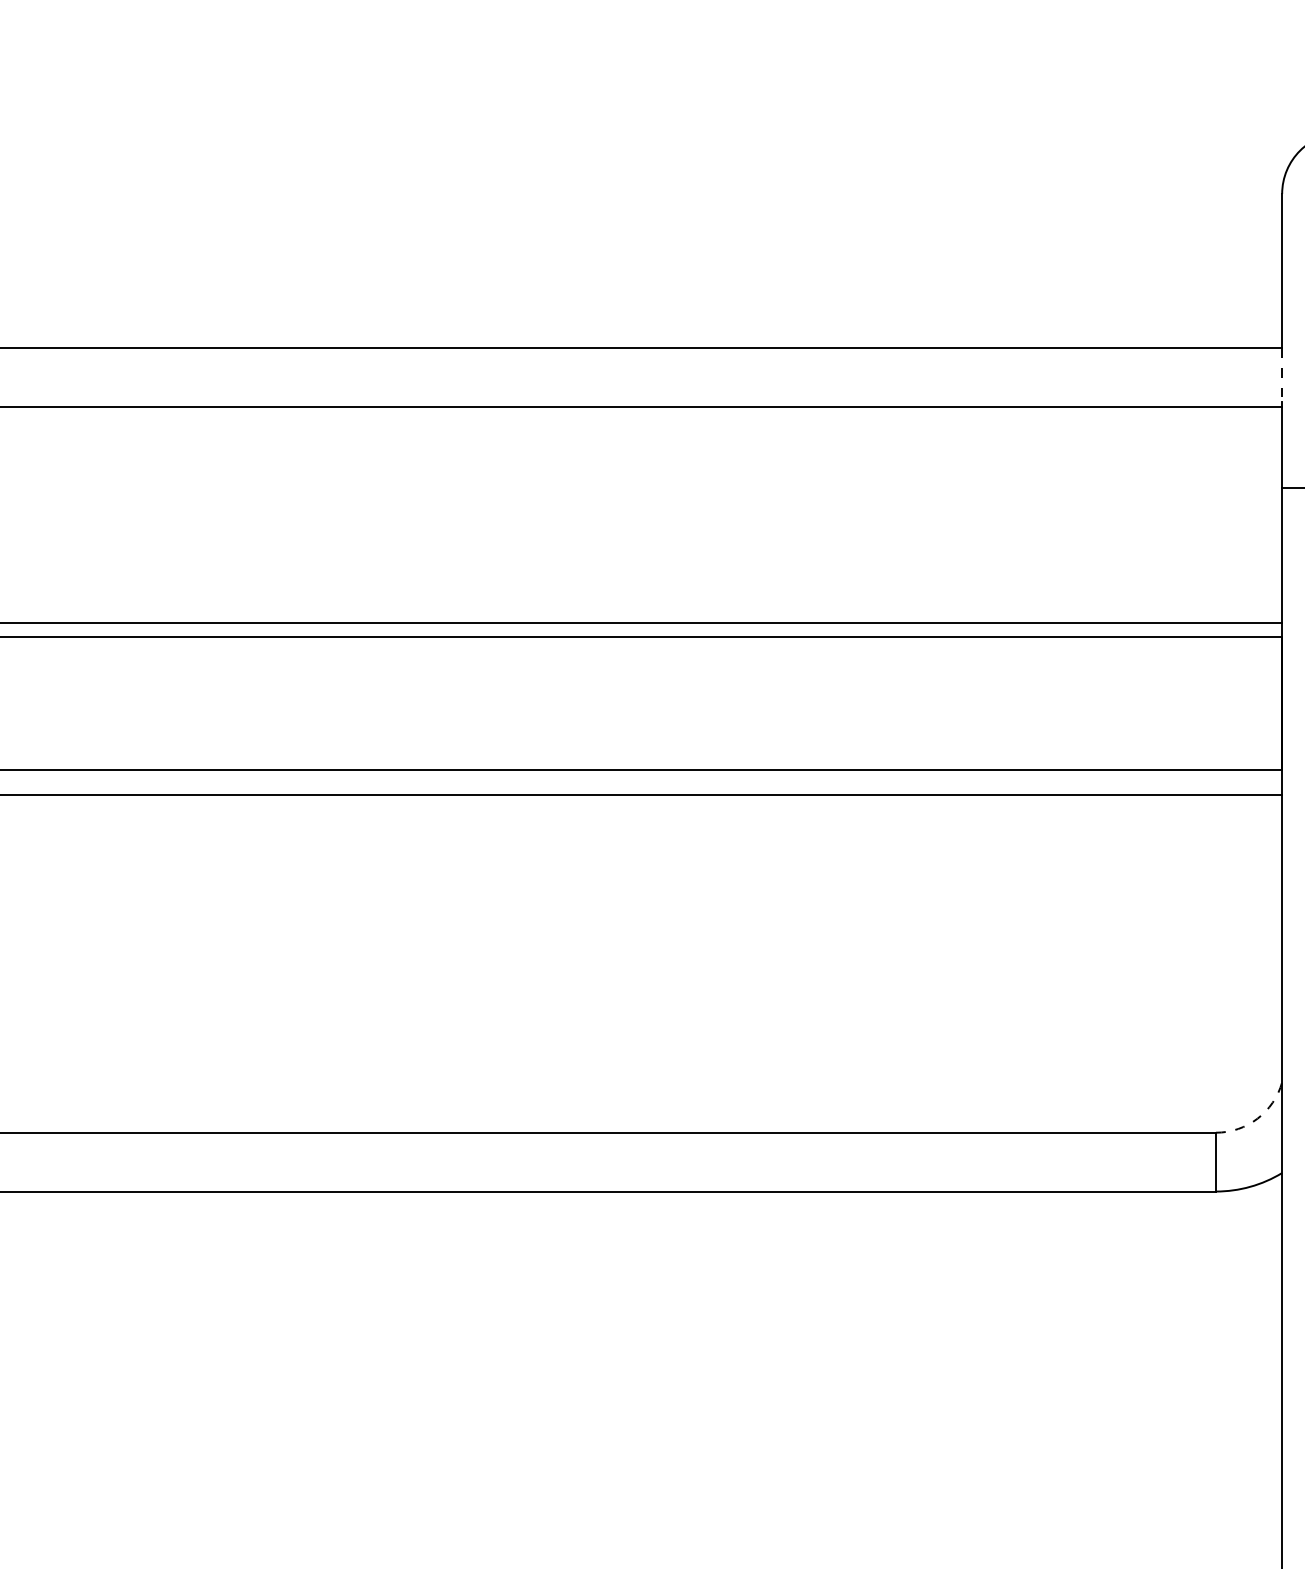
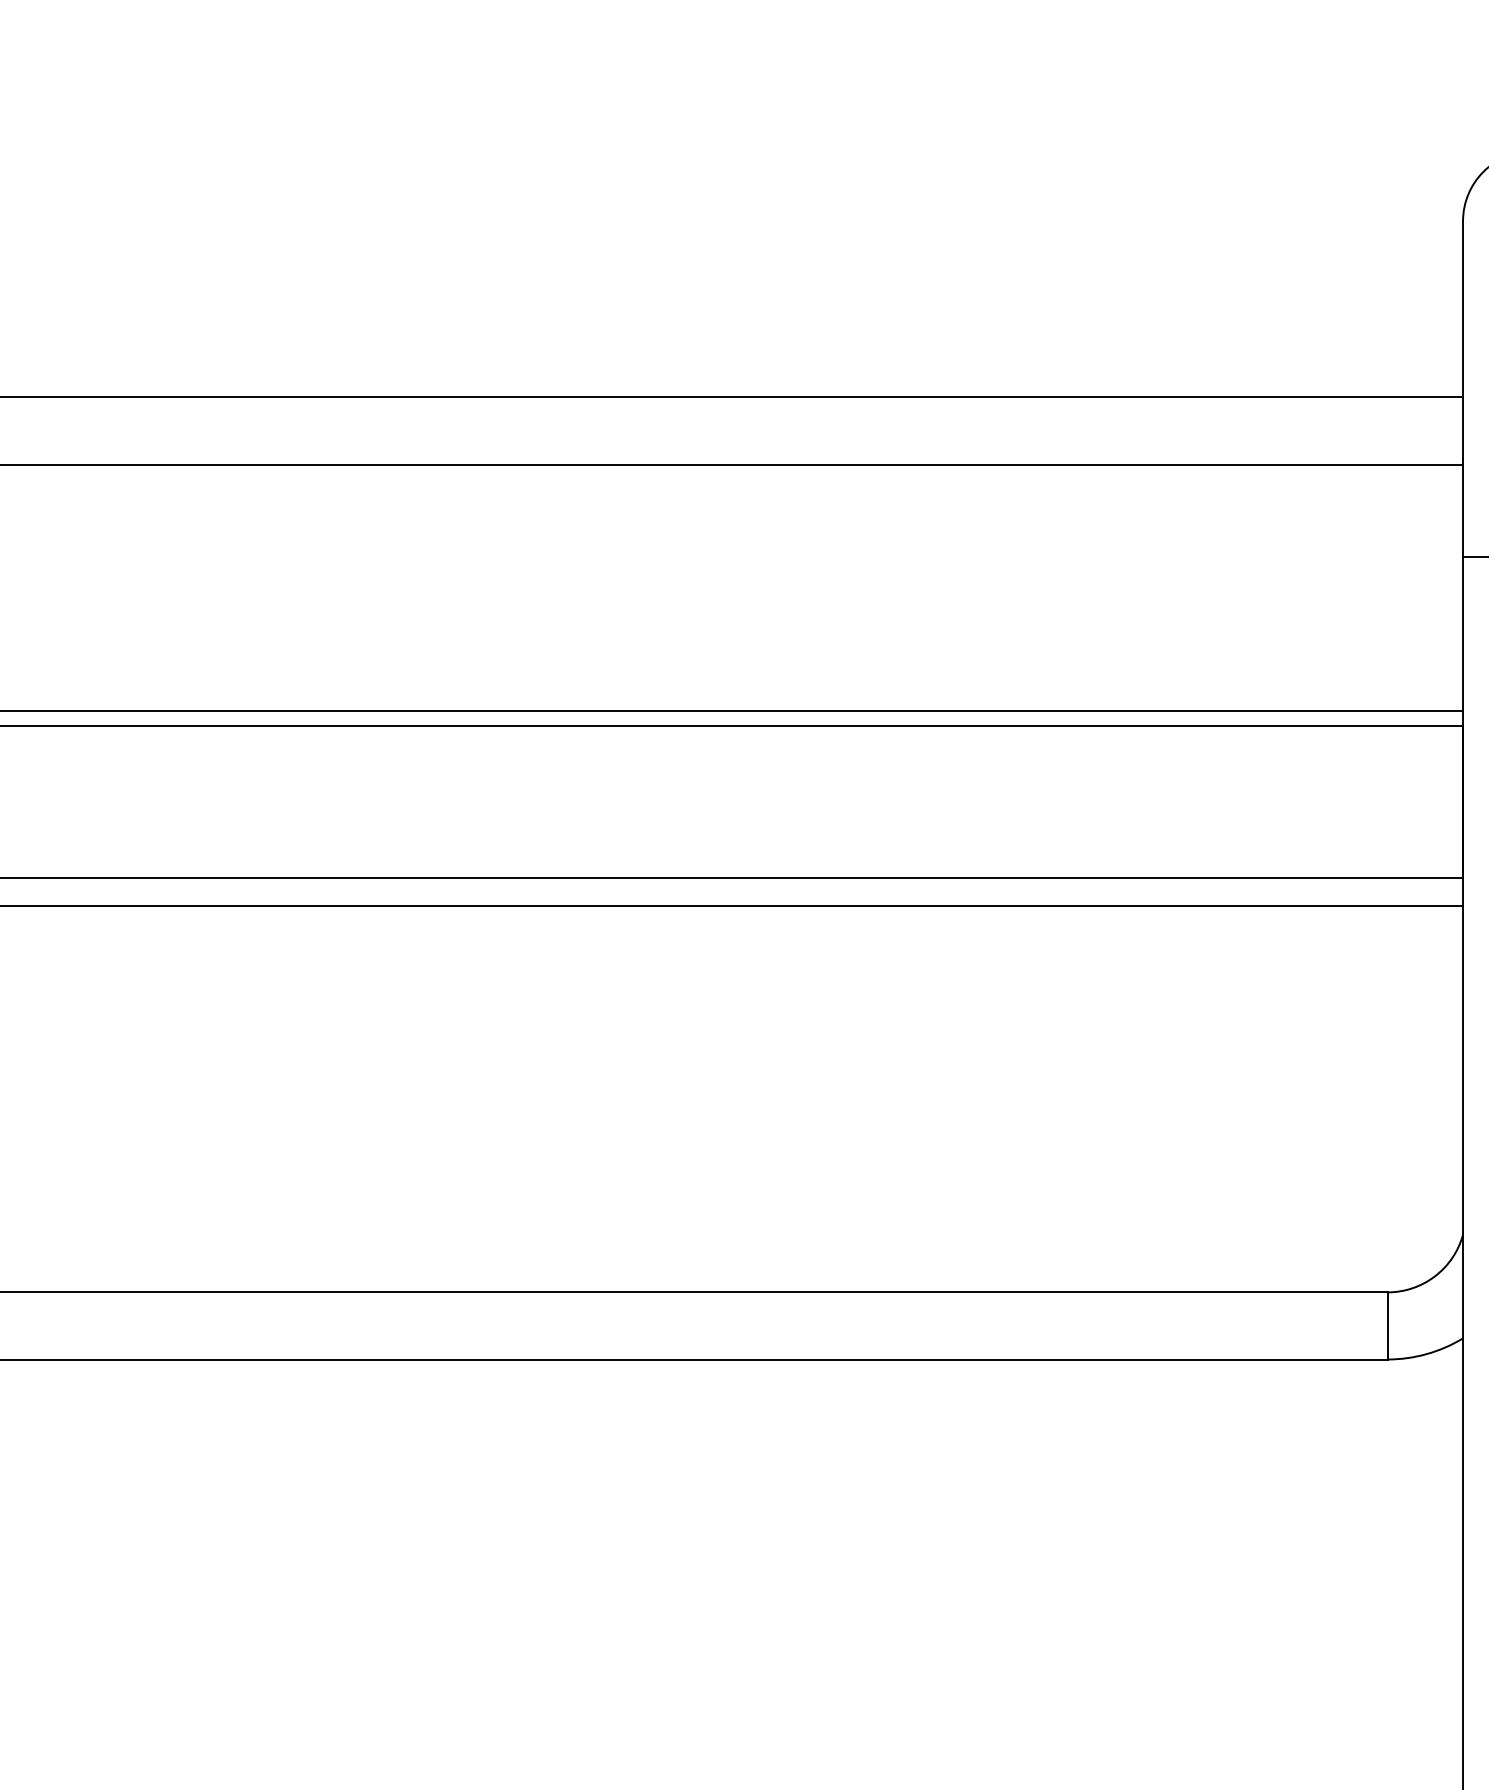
line: (1282, 375) -> (1463, 428), dashed -> solid
arc: (1258, 1118) -> (1435, 1276), dashed -> solid

